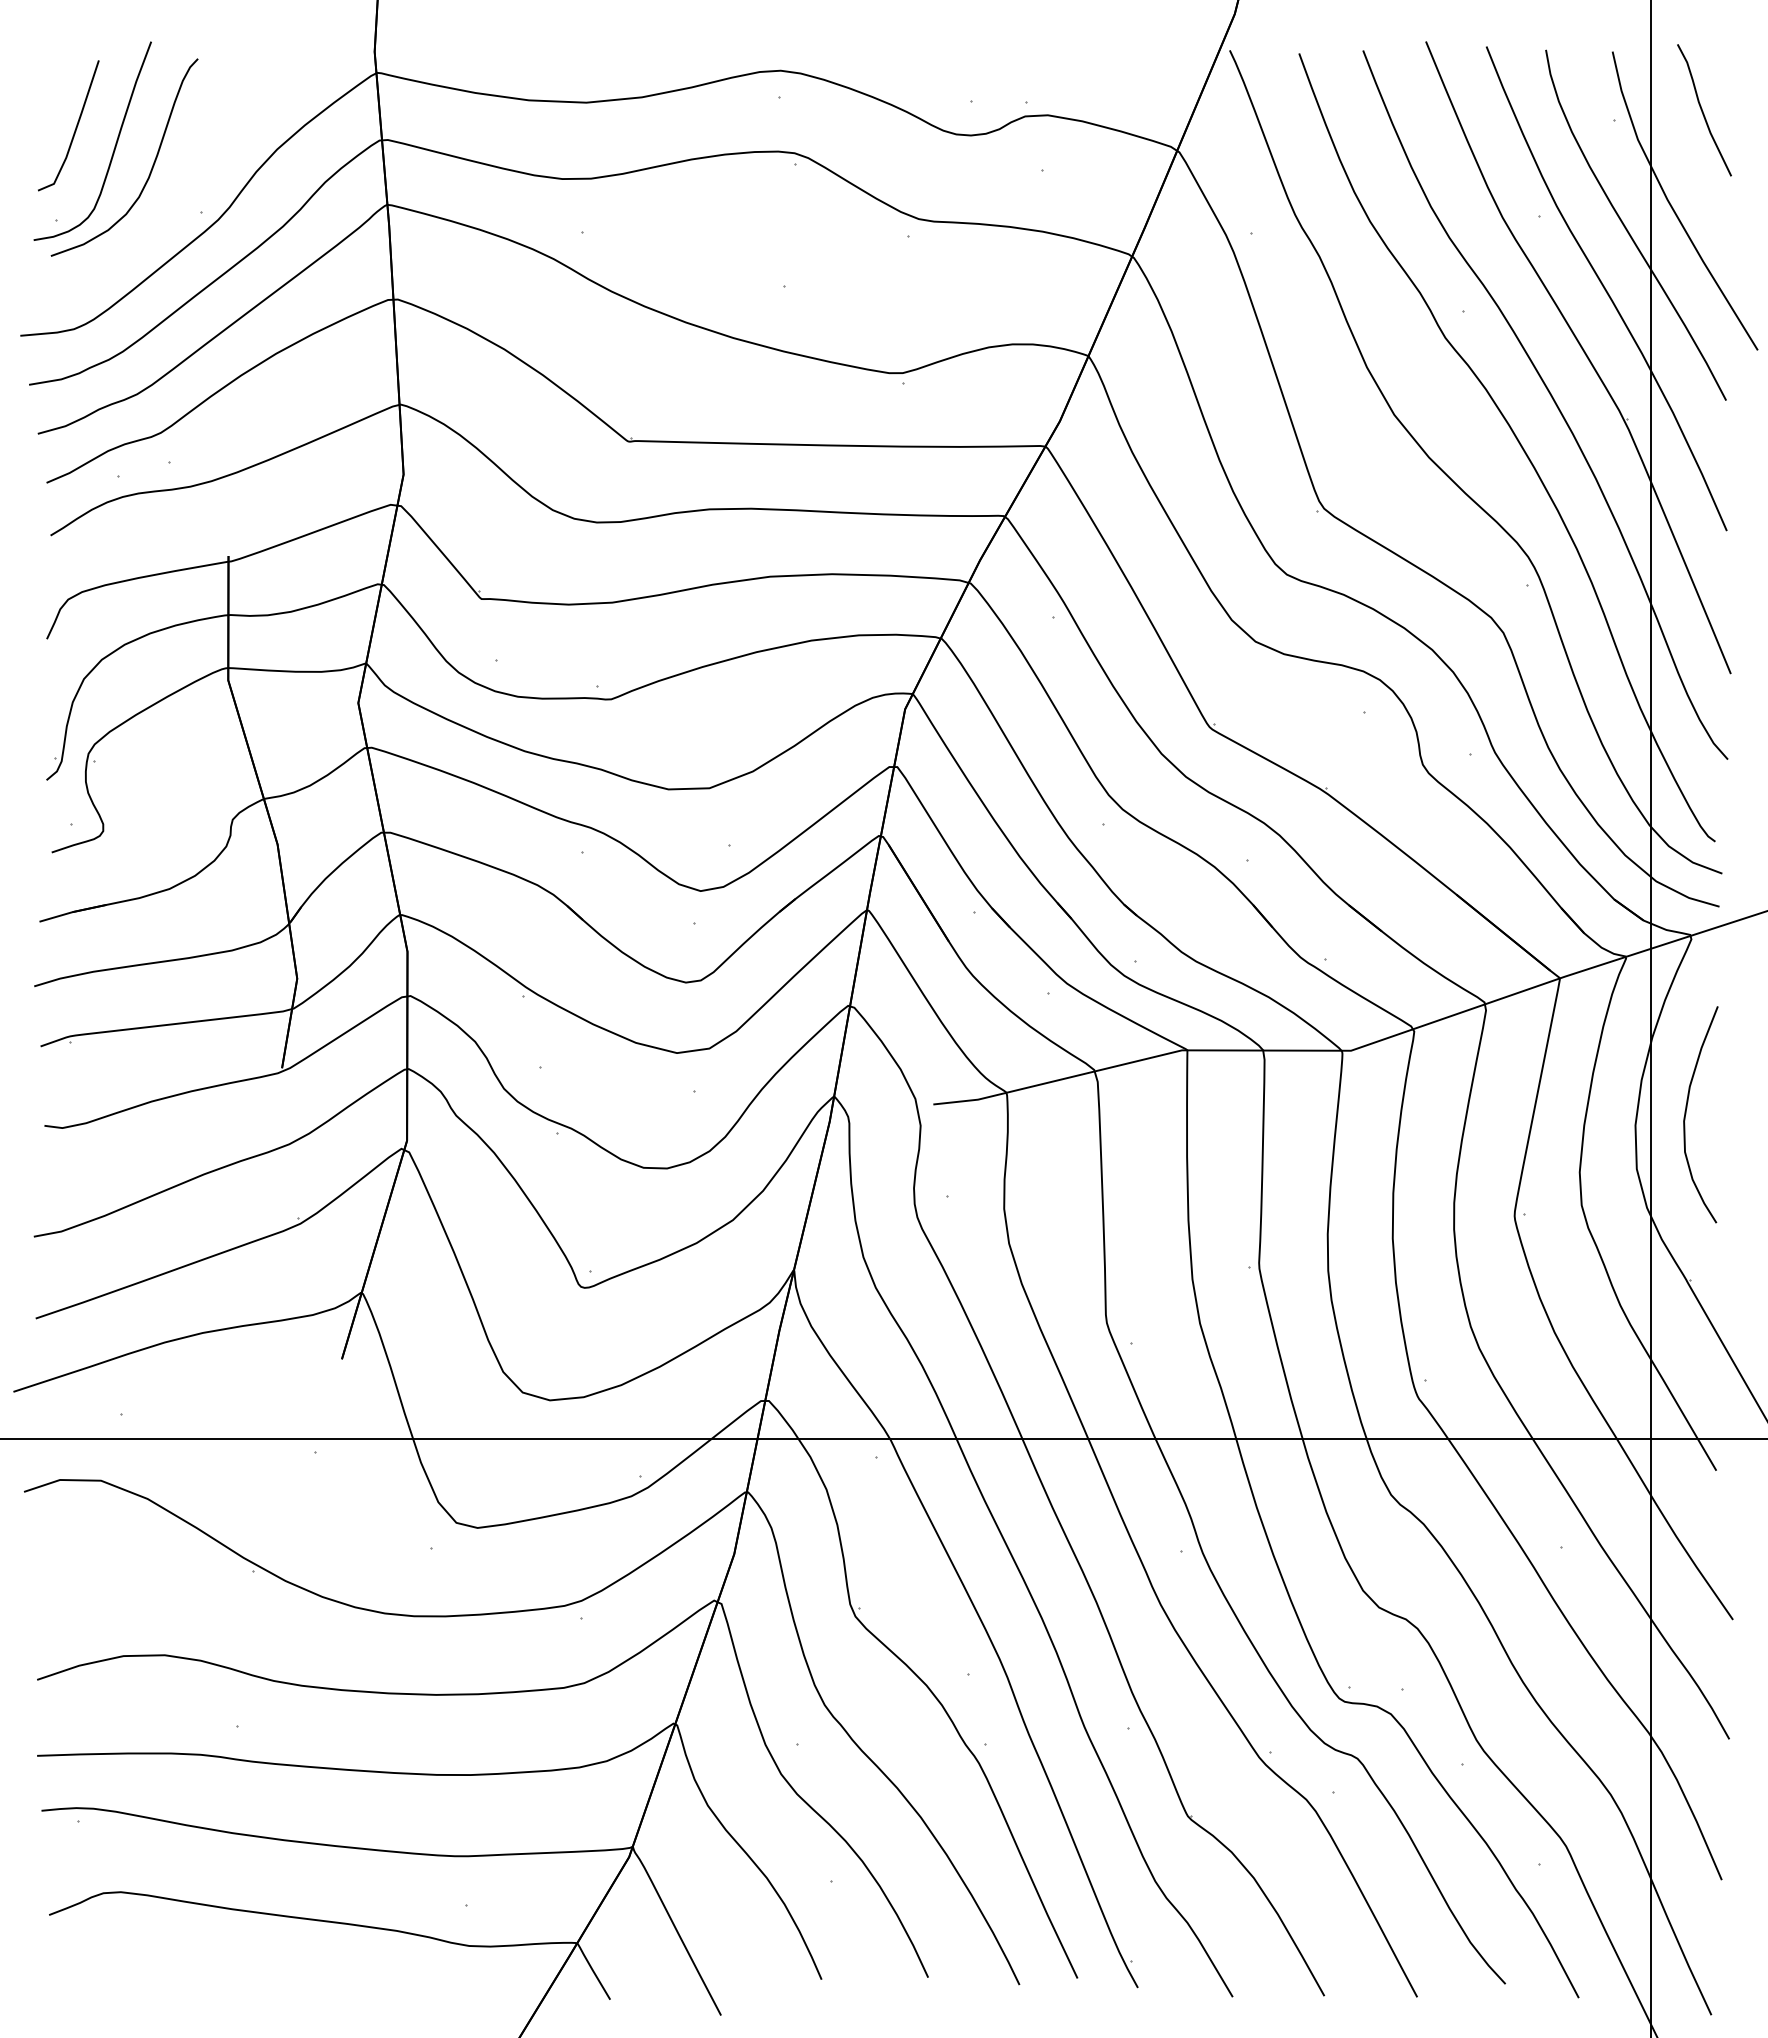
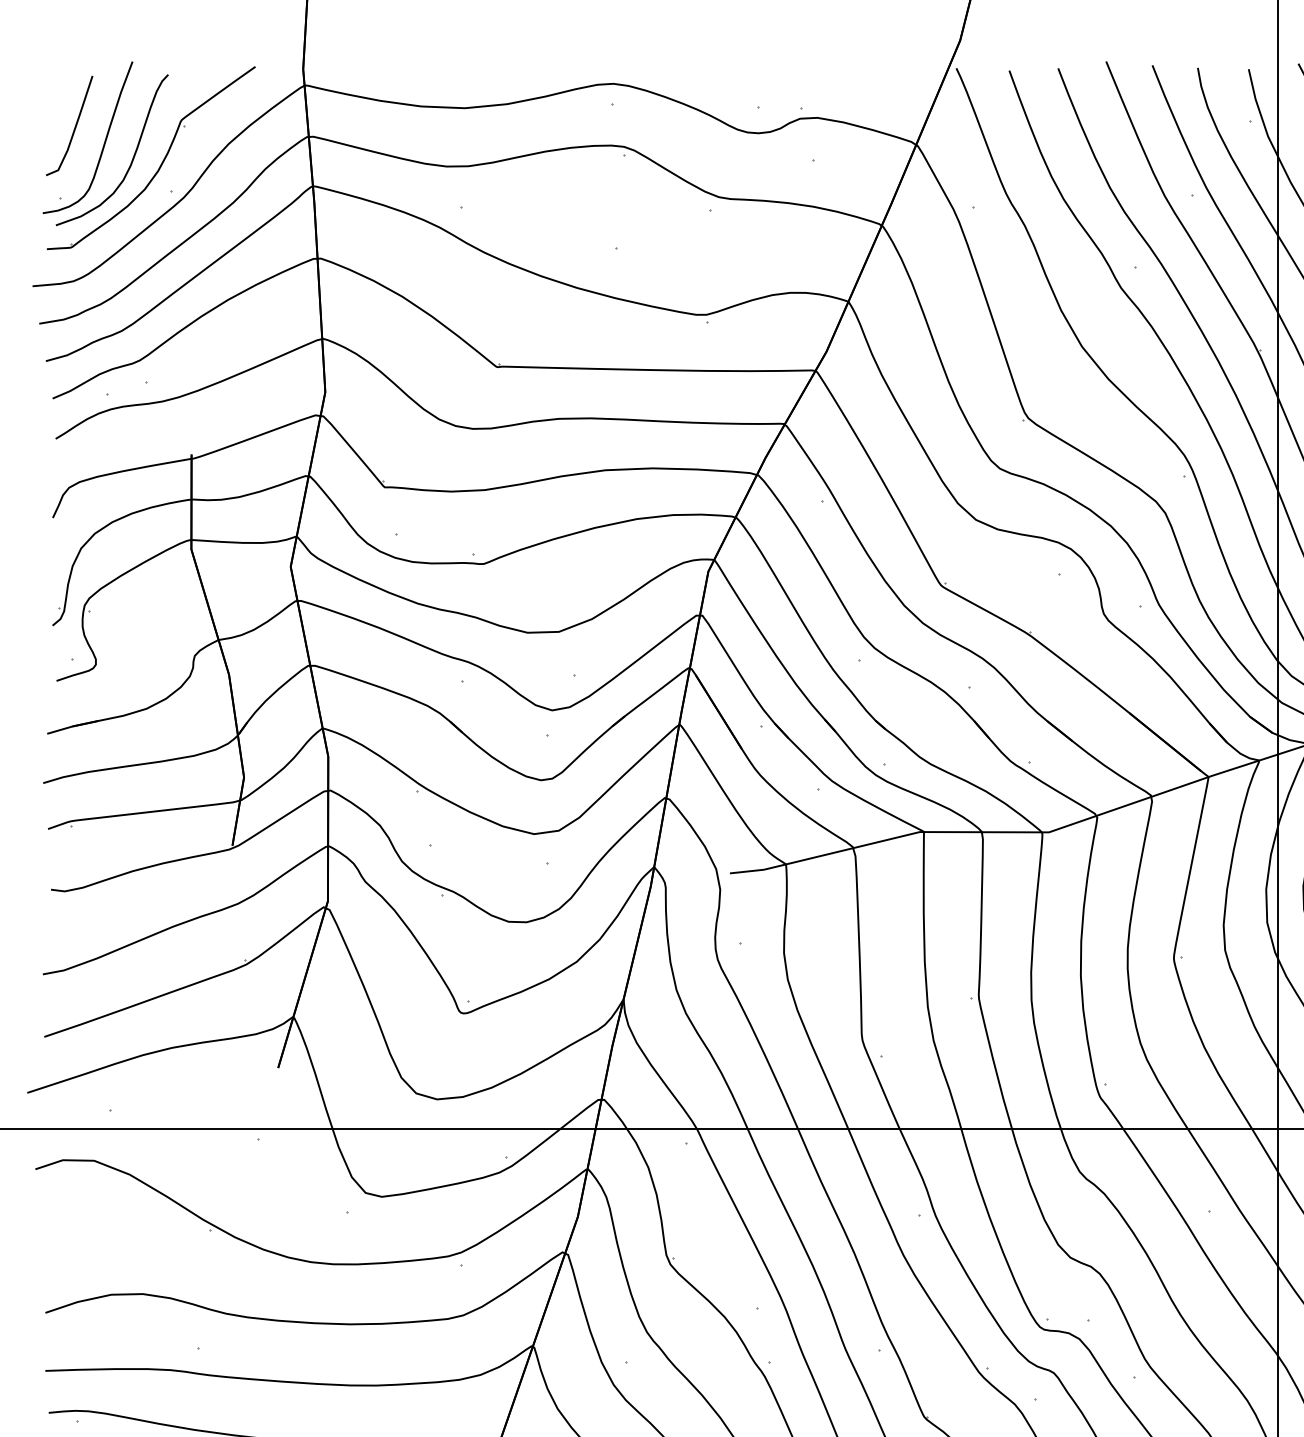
part: (189, 173) -> (161, 162), added

